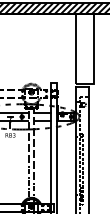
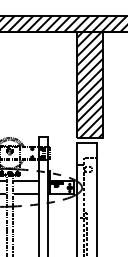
hatch: (84, 48) -> (89, 84), added

